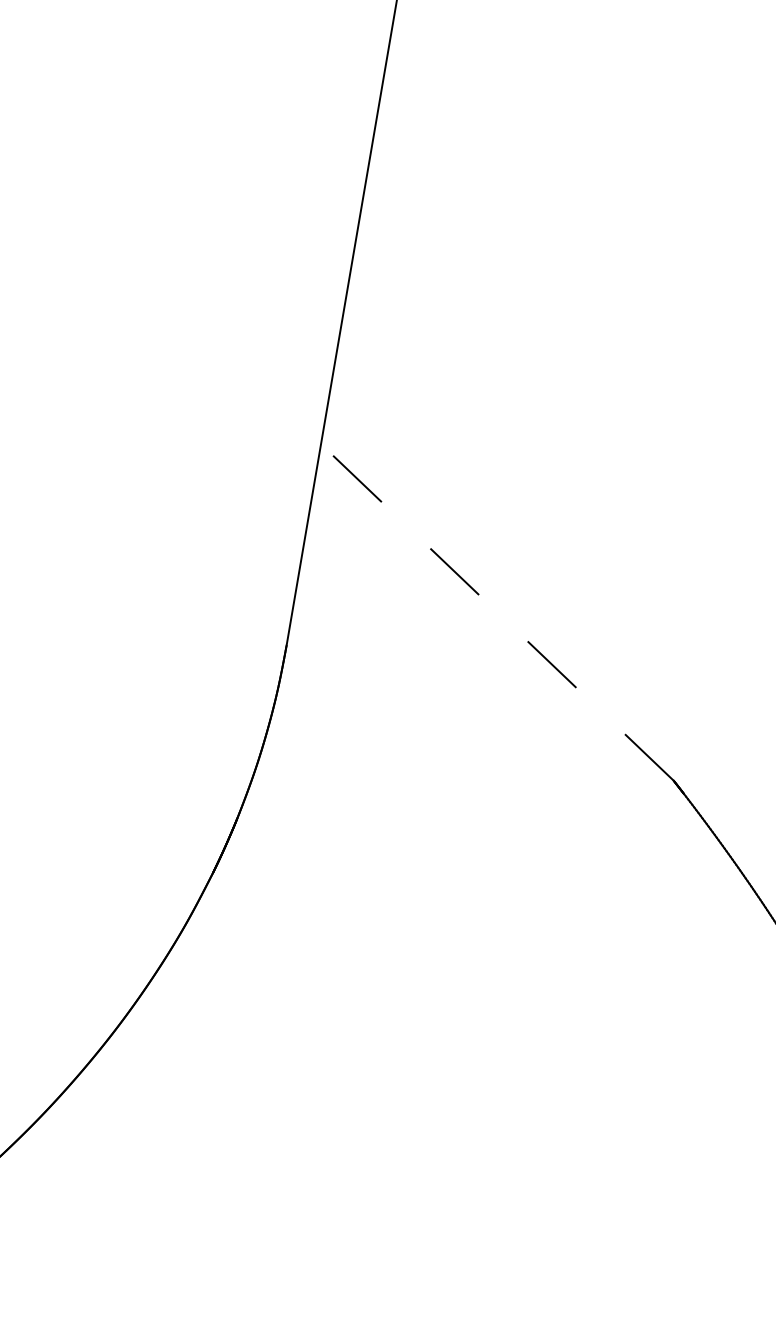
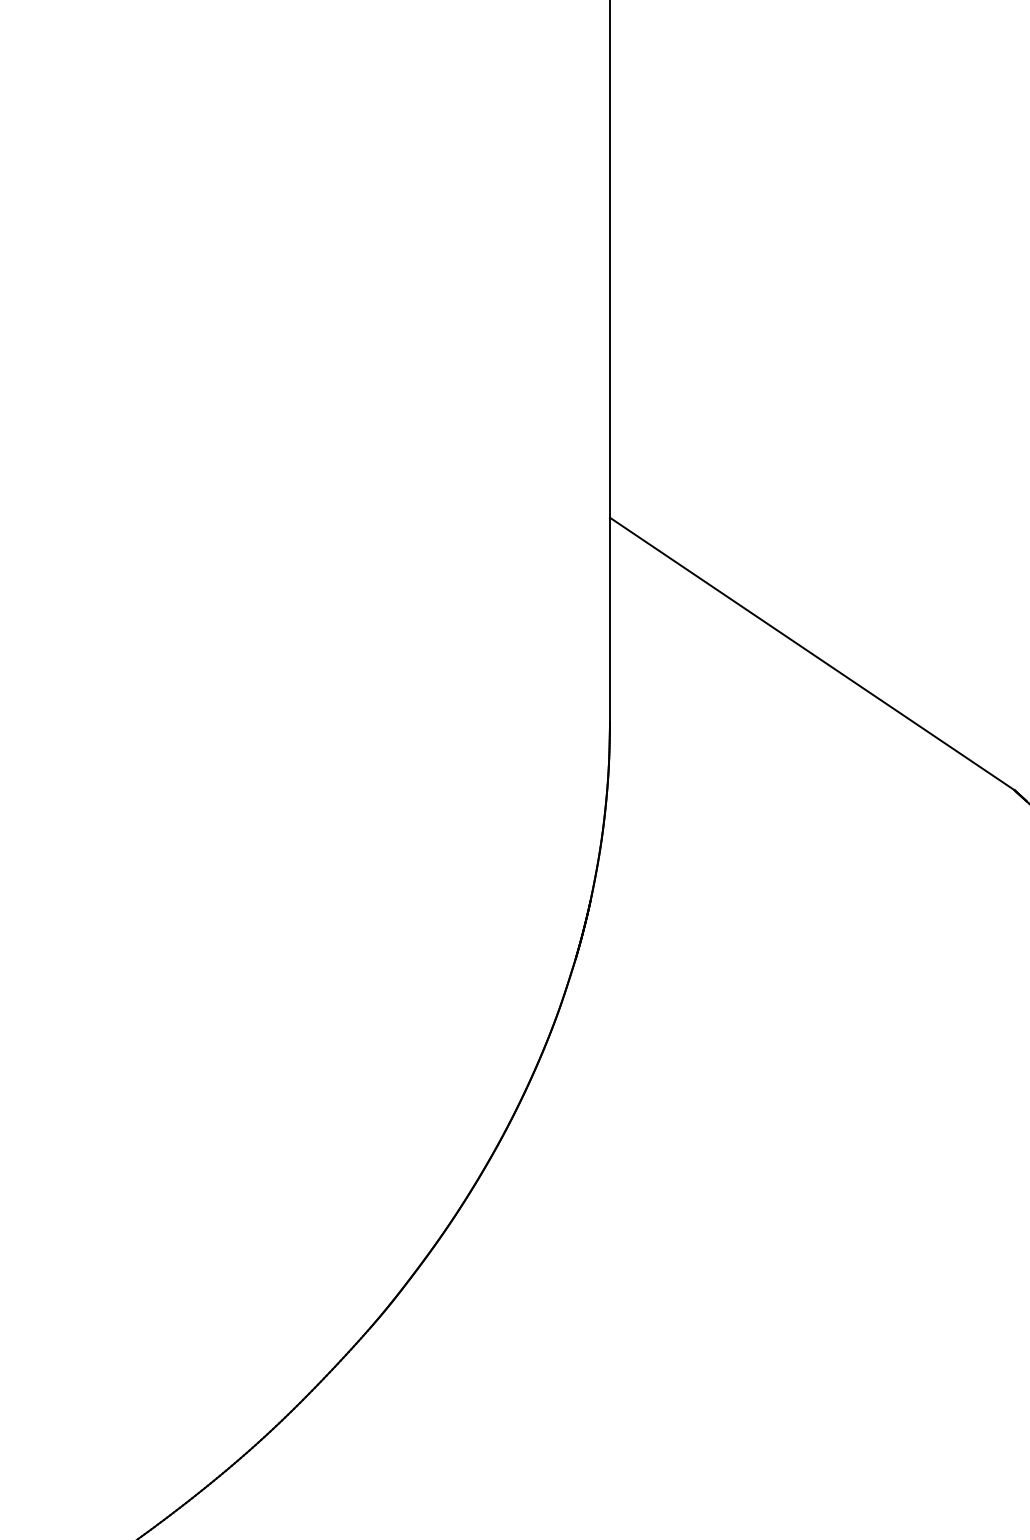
line: (497, 612) -> (812, 653), dashed -> solid

